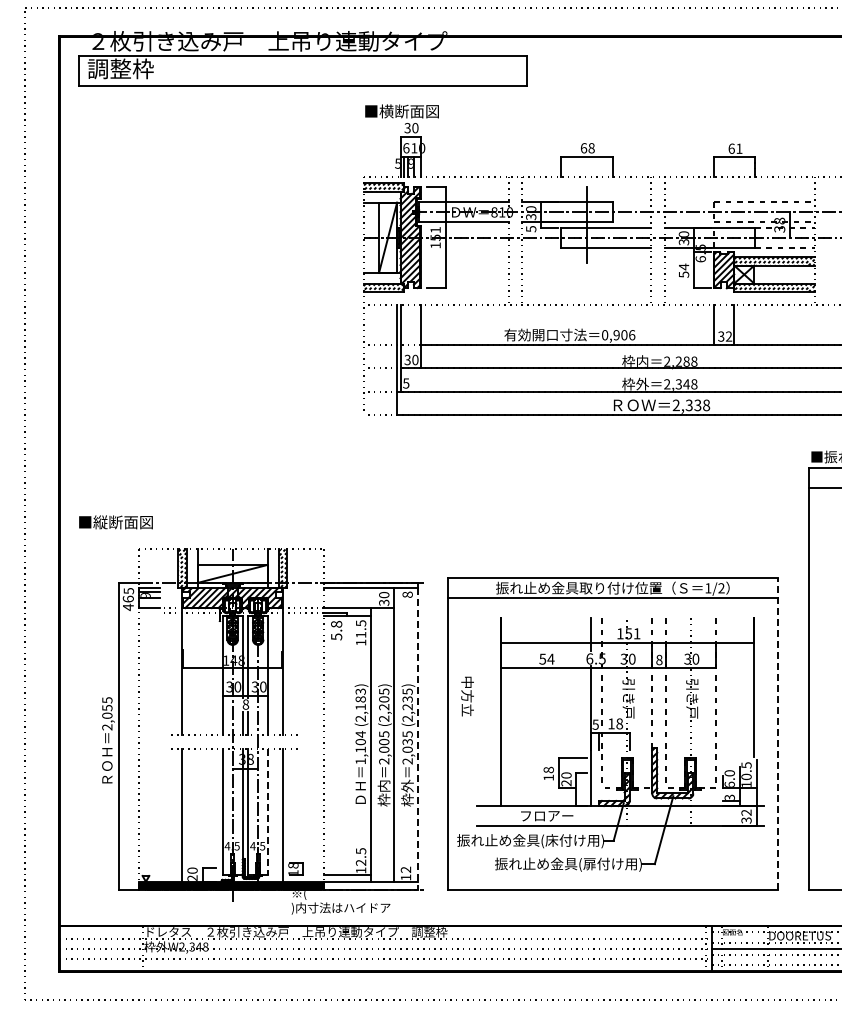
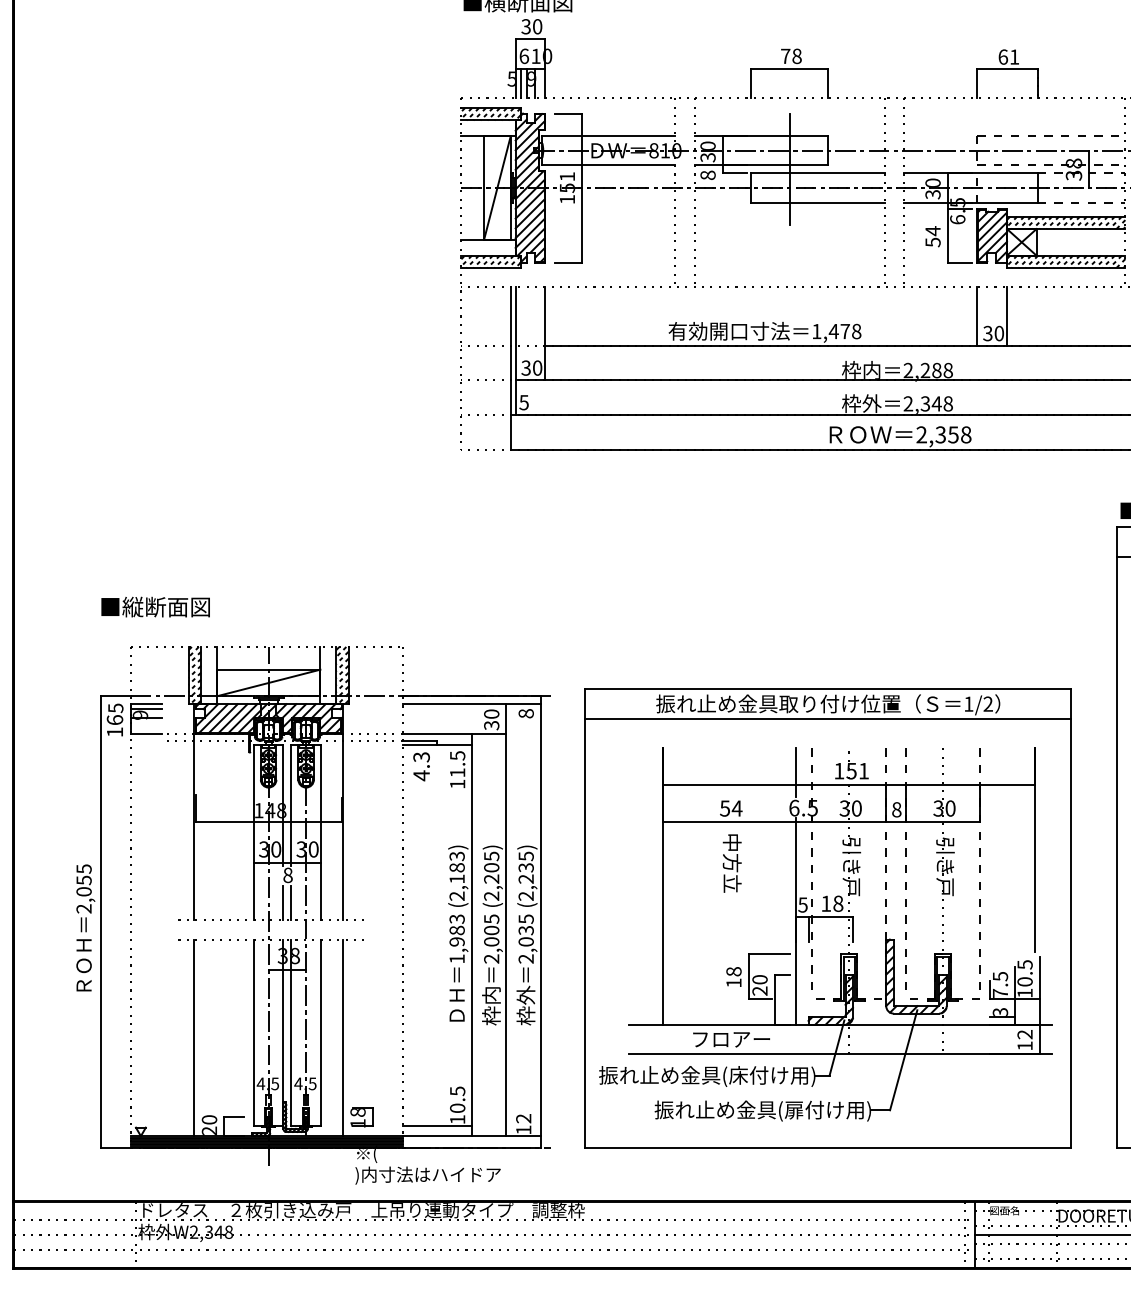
text: (583, 148) -> (785, 56), 68 -> 78
text: (531, 229) -> (708, 175), 5 -> 8
text: (618, 335) -> (836, 331), 0,906 -> 1,478
text: (728, 336) -> (998, 333), 32 -> 30
text: (697, 404) -> (952, 433), 2,338 -> 2,358
text: (115, 522) -> (154, 607), moved
text: (128, 607) -> (115, 732), 46 -> 16
text: (336, 630) -> (421, 766), 5.8 -> 4.3
text: (467, 696) -> (732, 863), moved
line: (777, 734) -> (1070, 919), dashed -> solid
line: (417, 739) -> (540, 926), dashed -> solid
text: (360, 741) -> (456, 929), 1,104 -> 1,983
text: (729, 778) -> (1000, 984), 6.0 -> 7.5
line: (268, 812) -> (321, 1034), dashed -> solid
text: (746, 820) -> (1025, 1045), 32 -> 12
text: (361, 862) -> (458, 1107), 12.5 -> 10.5

